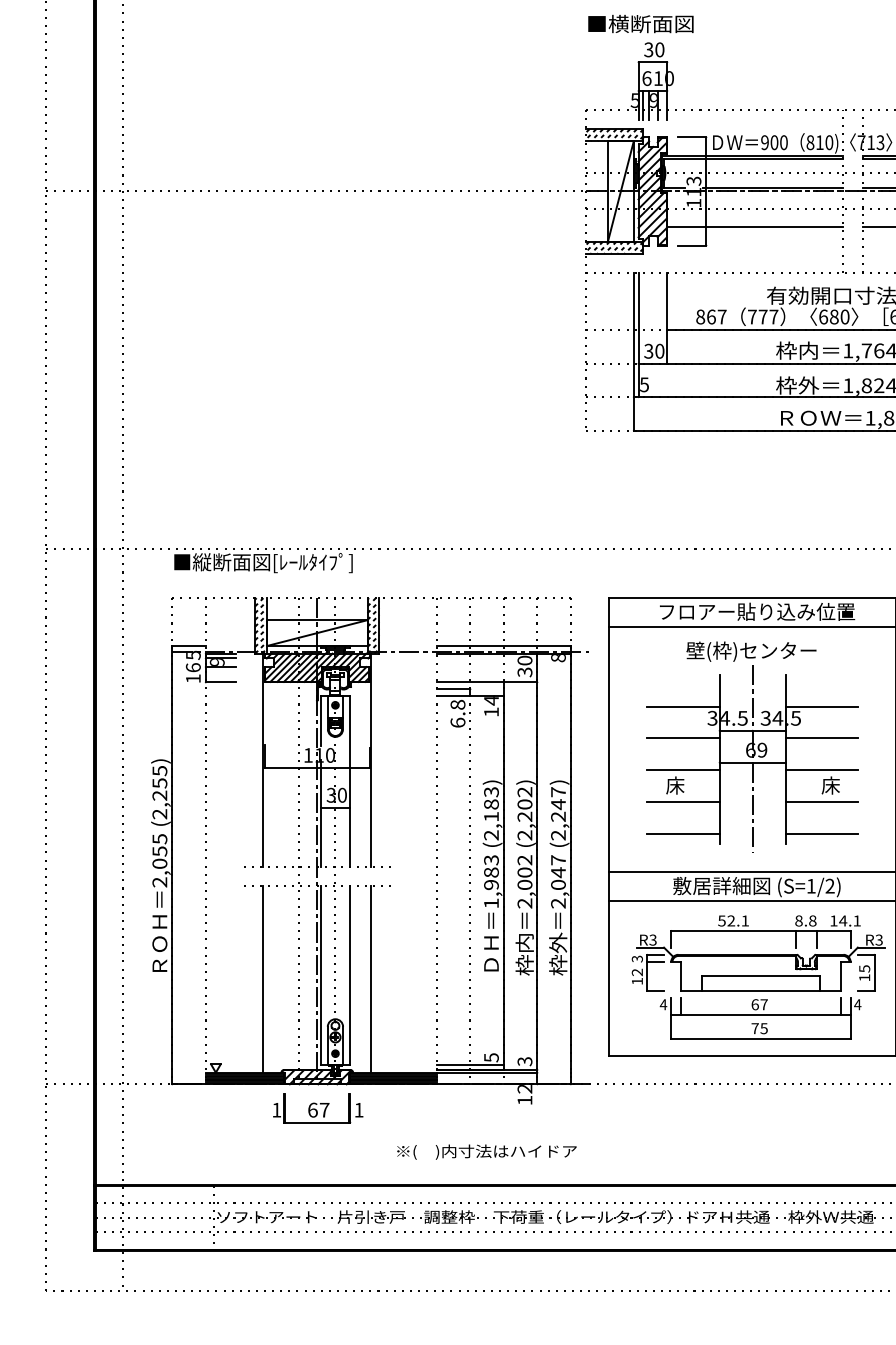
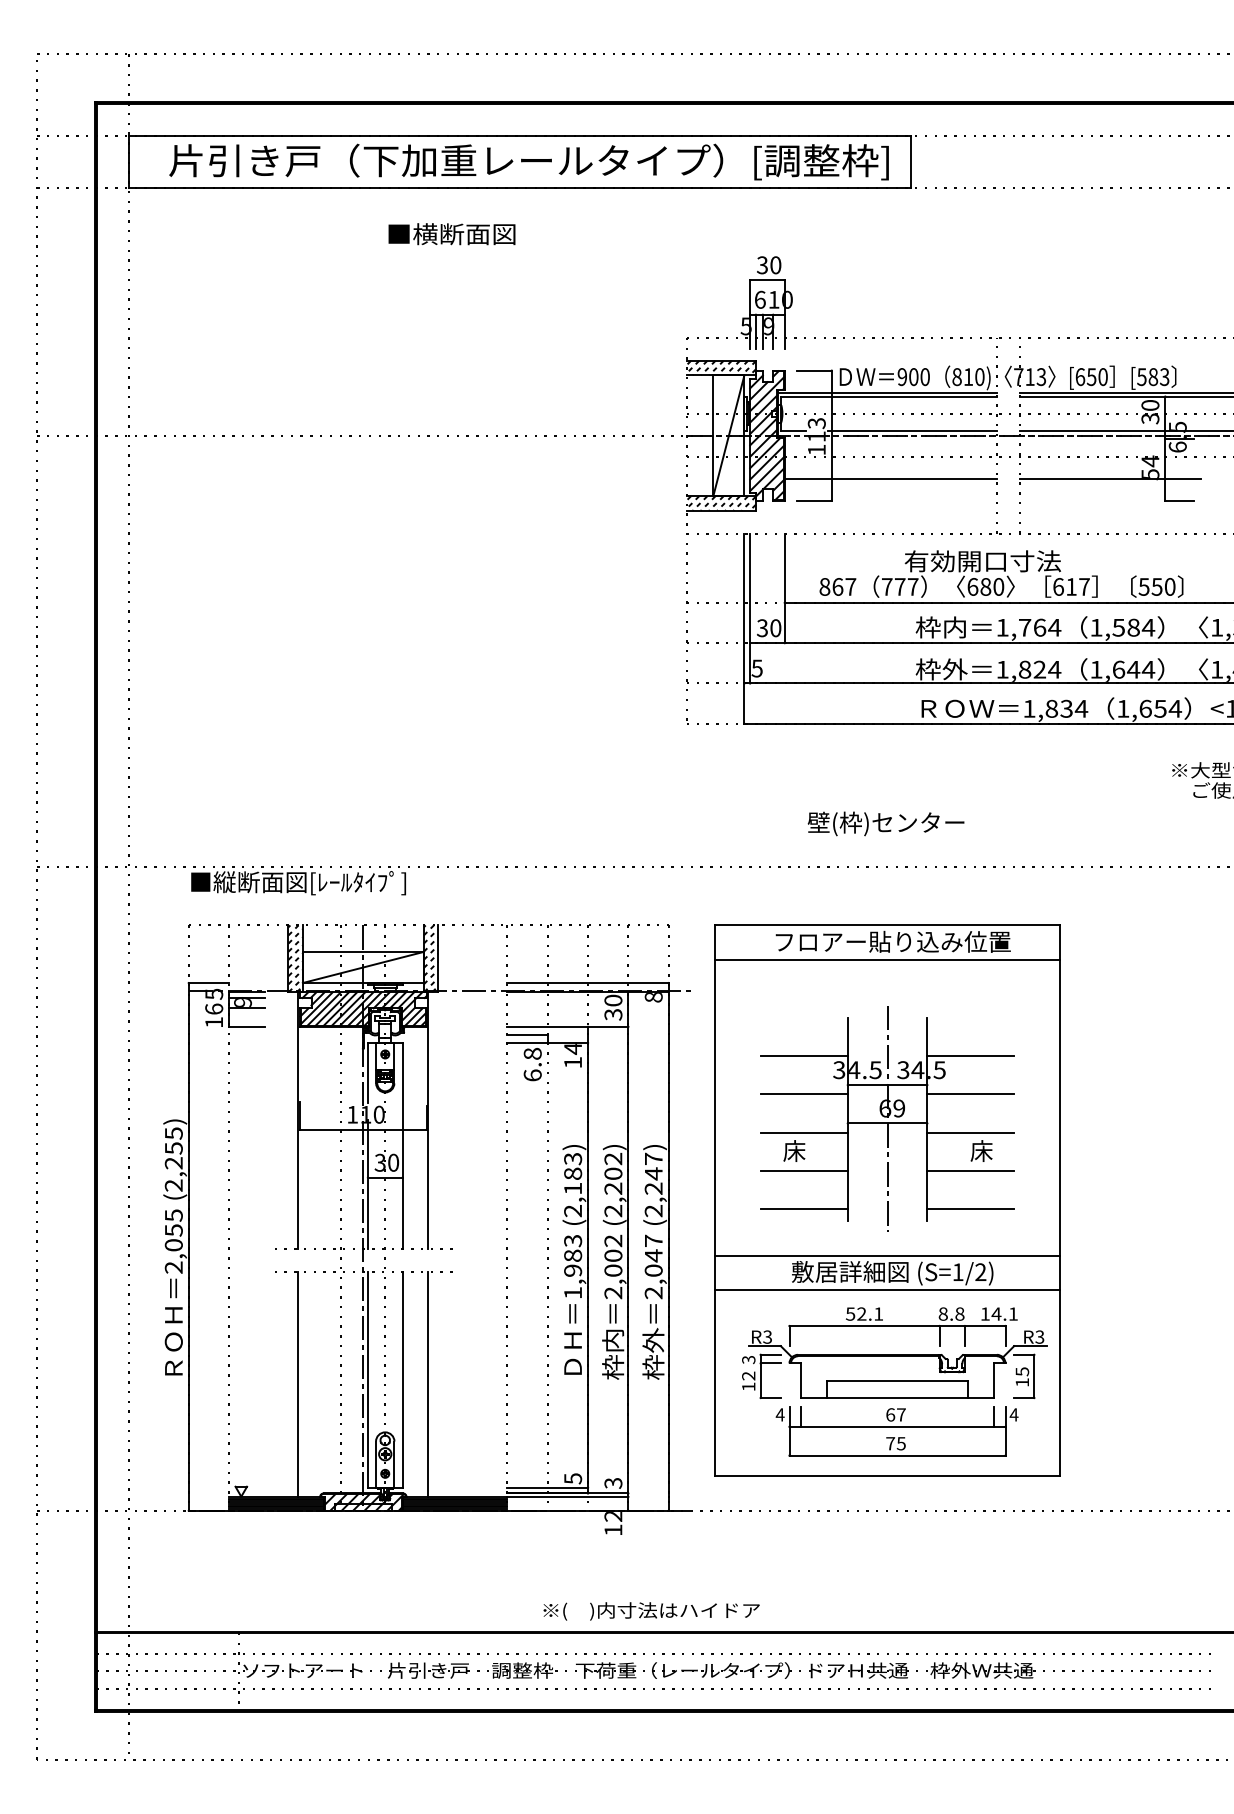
text: (640, 24) -> (451, 234), moved
text: (750, 651) -> (885, 823), moved
part: (318, 1108) -> (364, 1539), removed
text: (486, 1152) -> (651, 1611), moved

